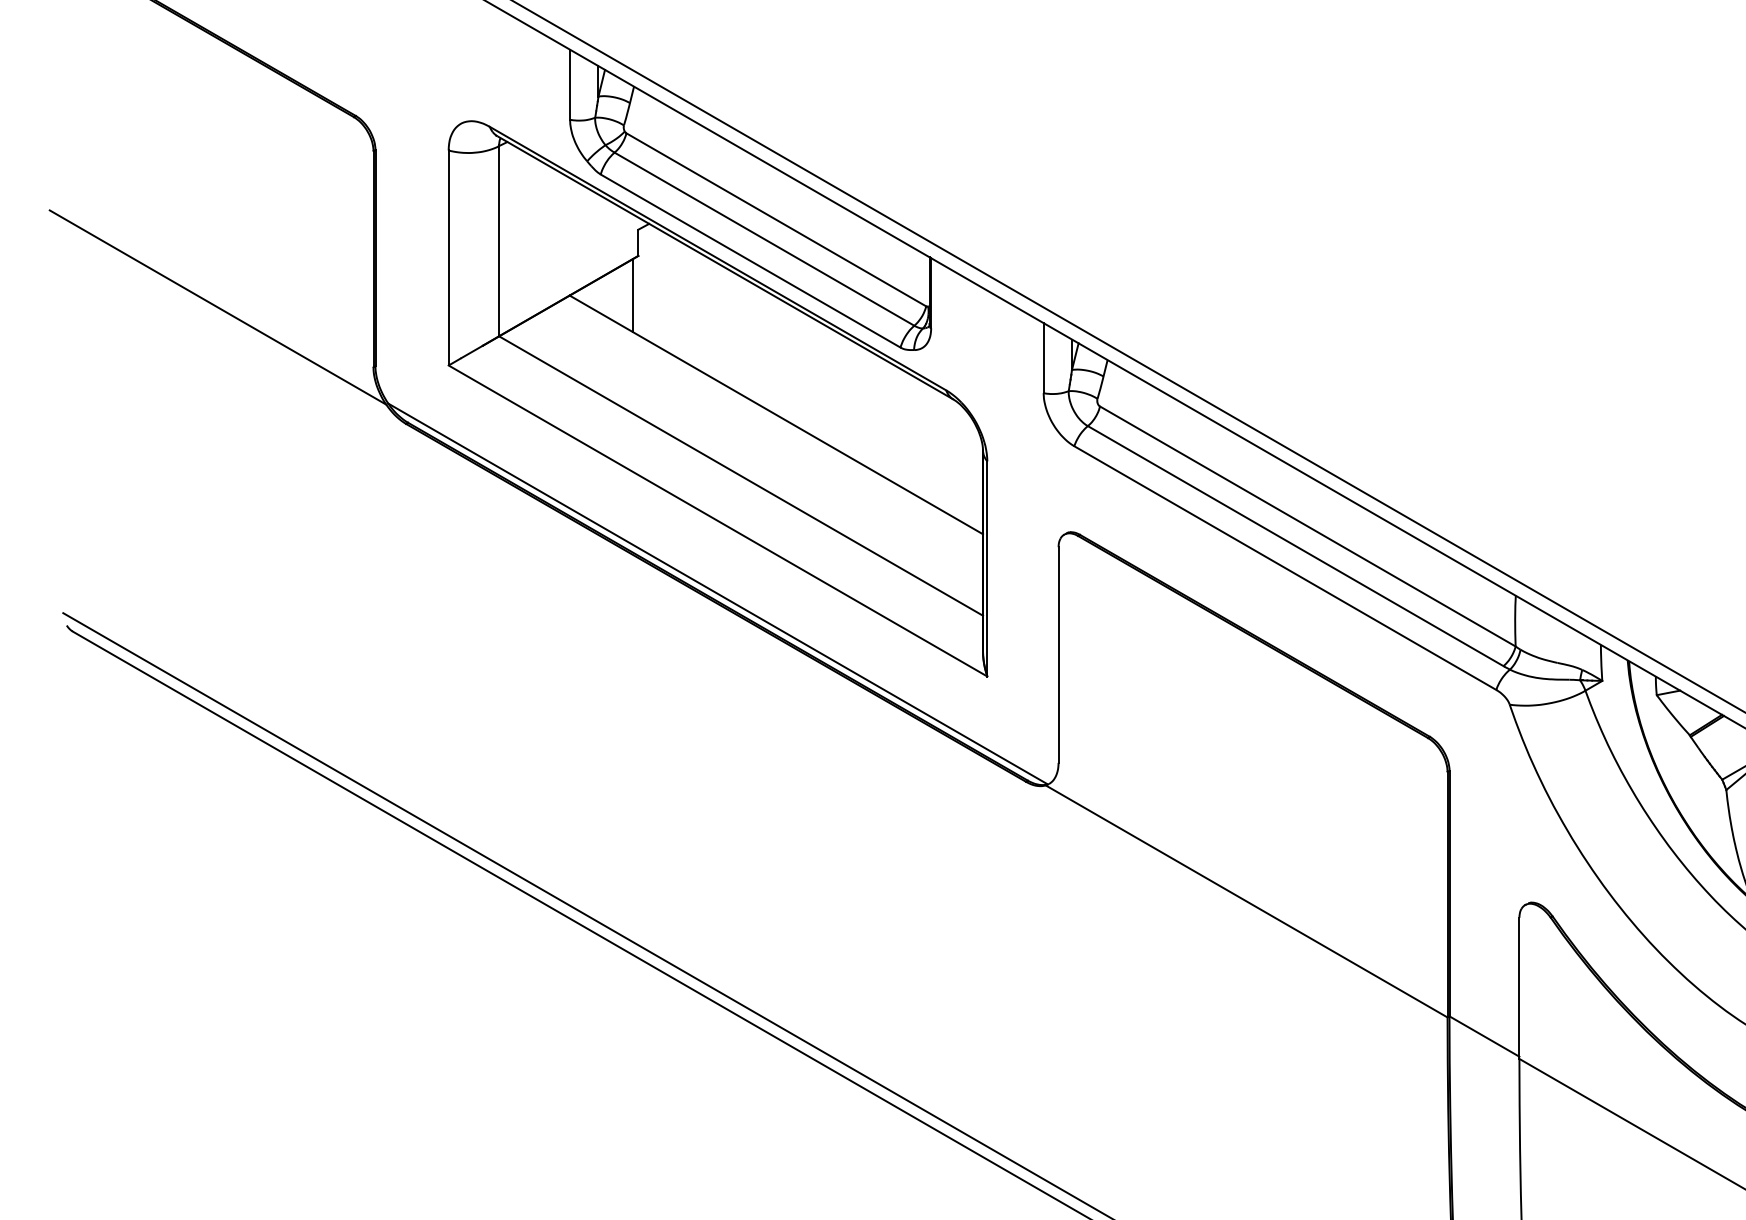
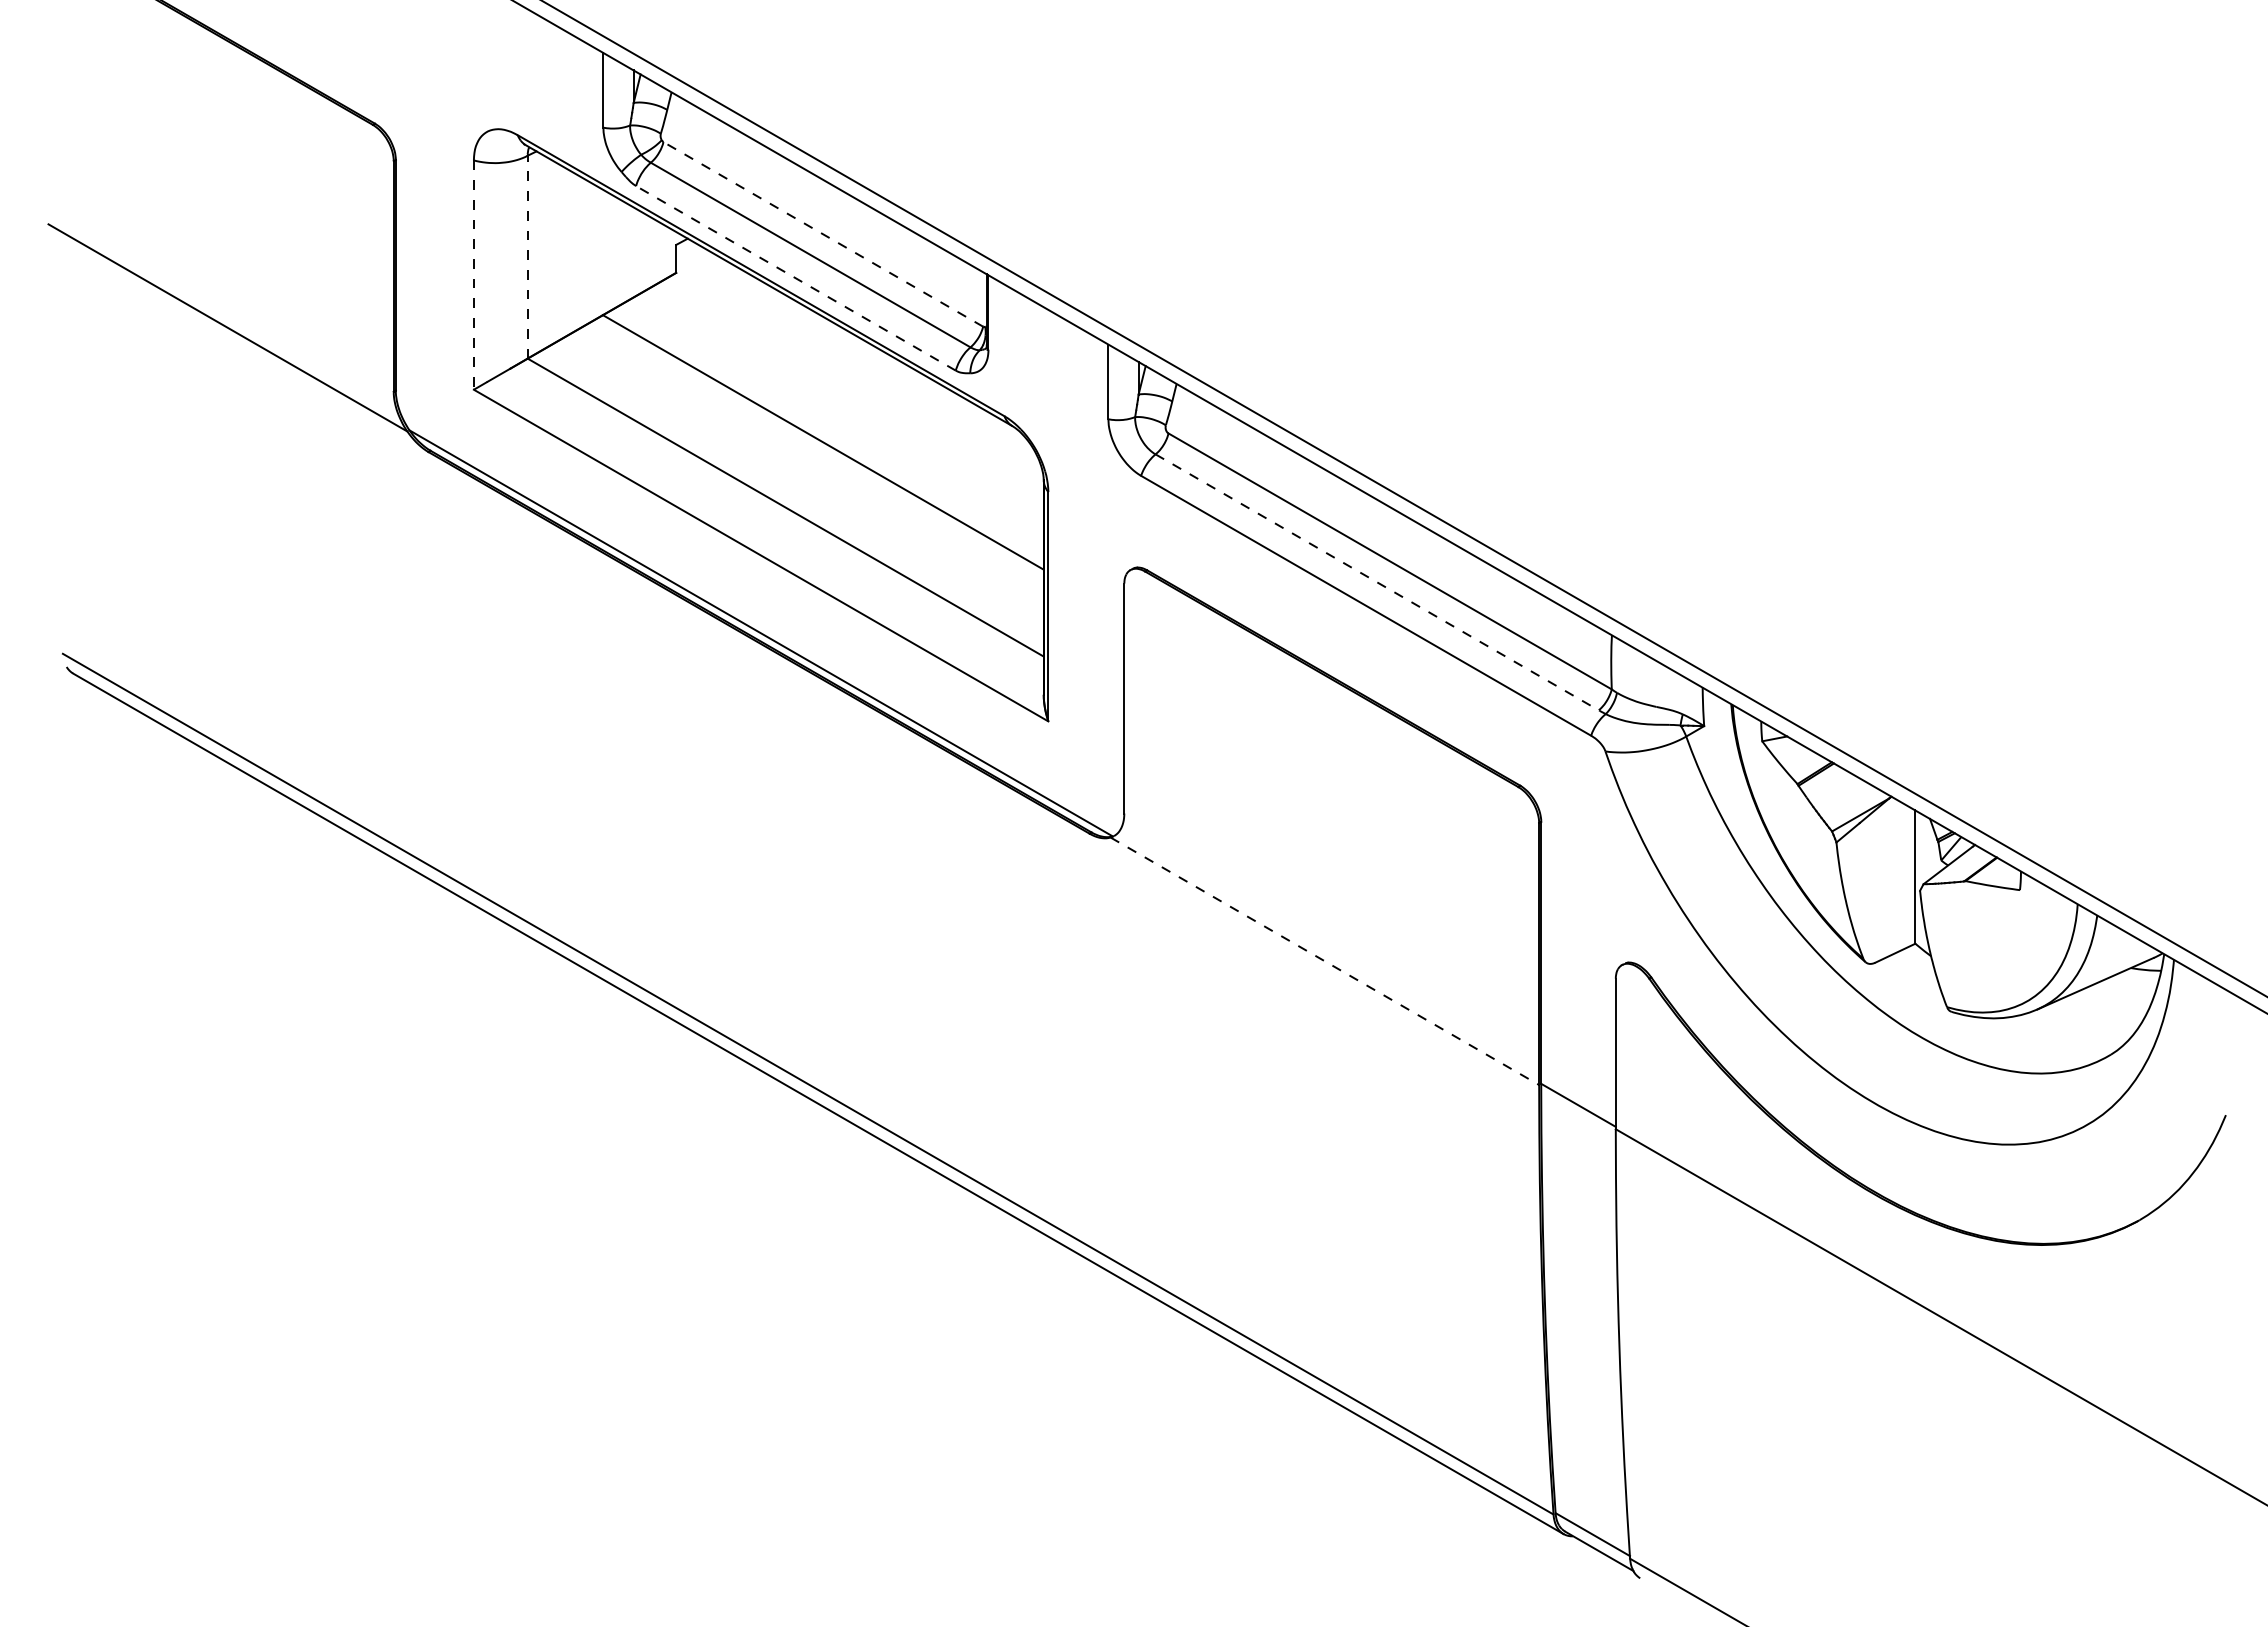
line: (776, 219) -> (823, 234), solid -> dashed
line: (498, 239) -> (527, 255), solid -> dashed
line: (448, 258) -> (473, 275), solid -> dashed
line: (750, 261) -> (795, 278), solid -> dashed
line: (633, 295) -> (670, 315), removed
line: (1295, 546) -> (1377, 582), solid -> dashed
line: (1247, 901) -> (1325, 961), solid -> dashed

